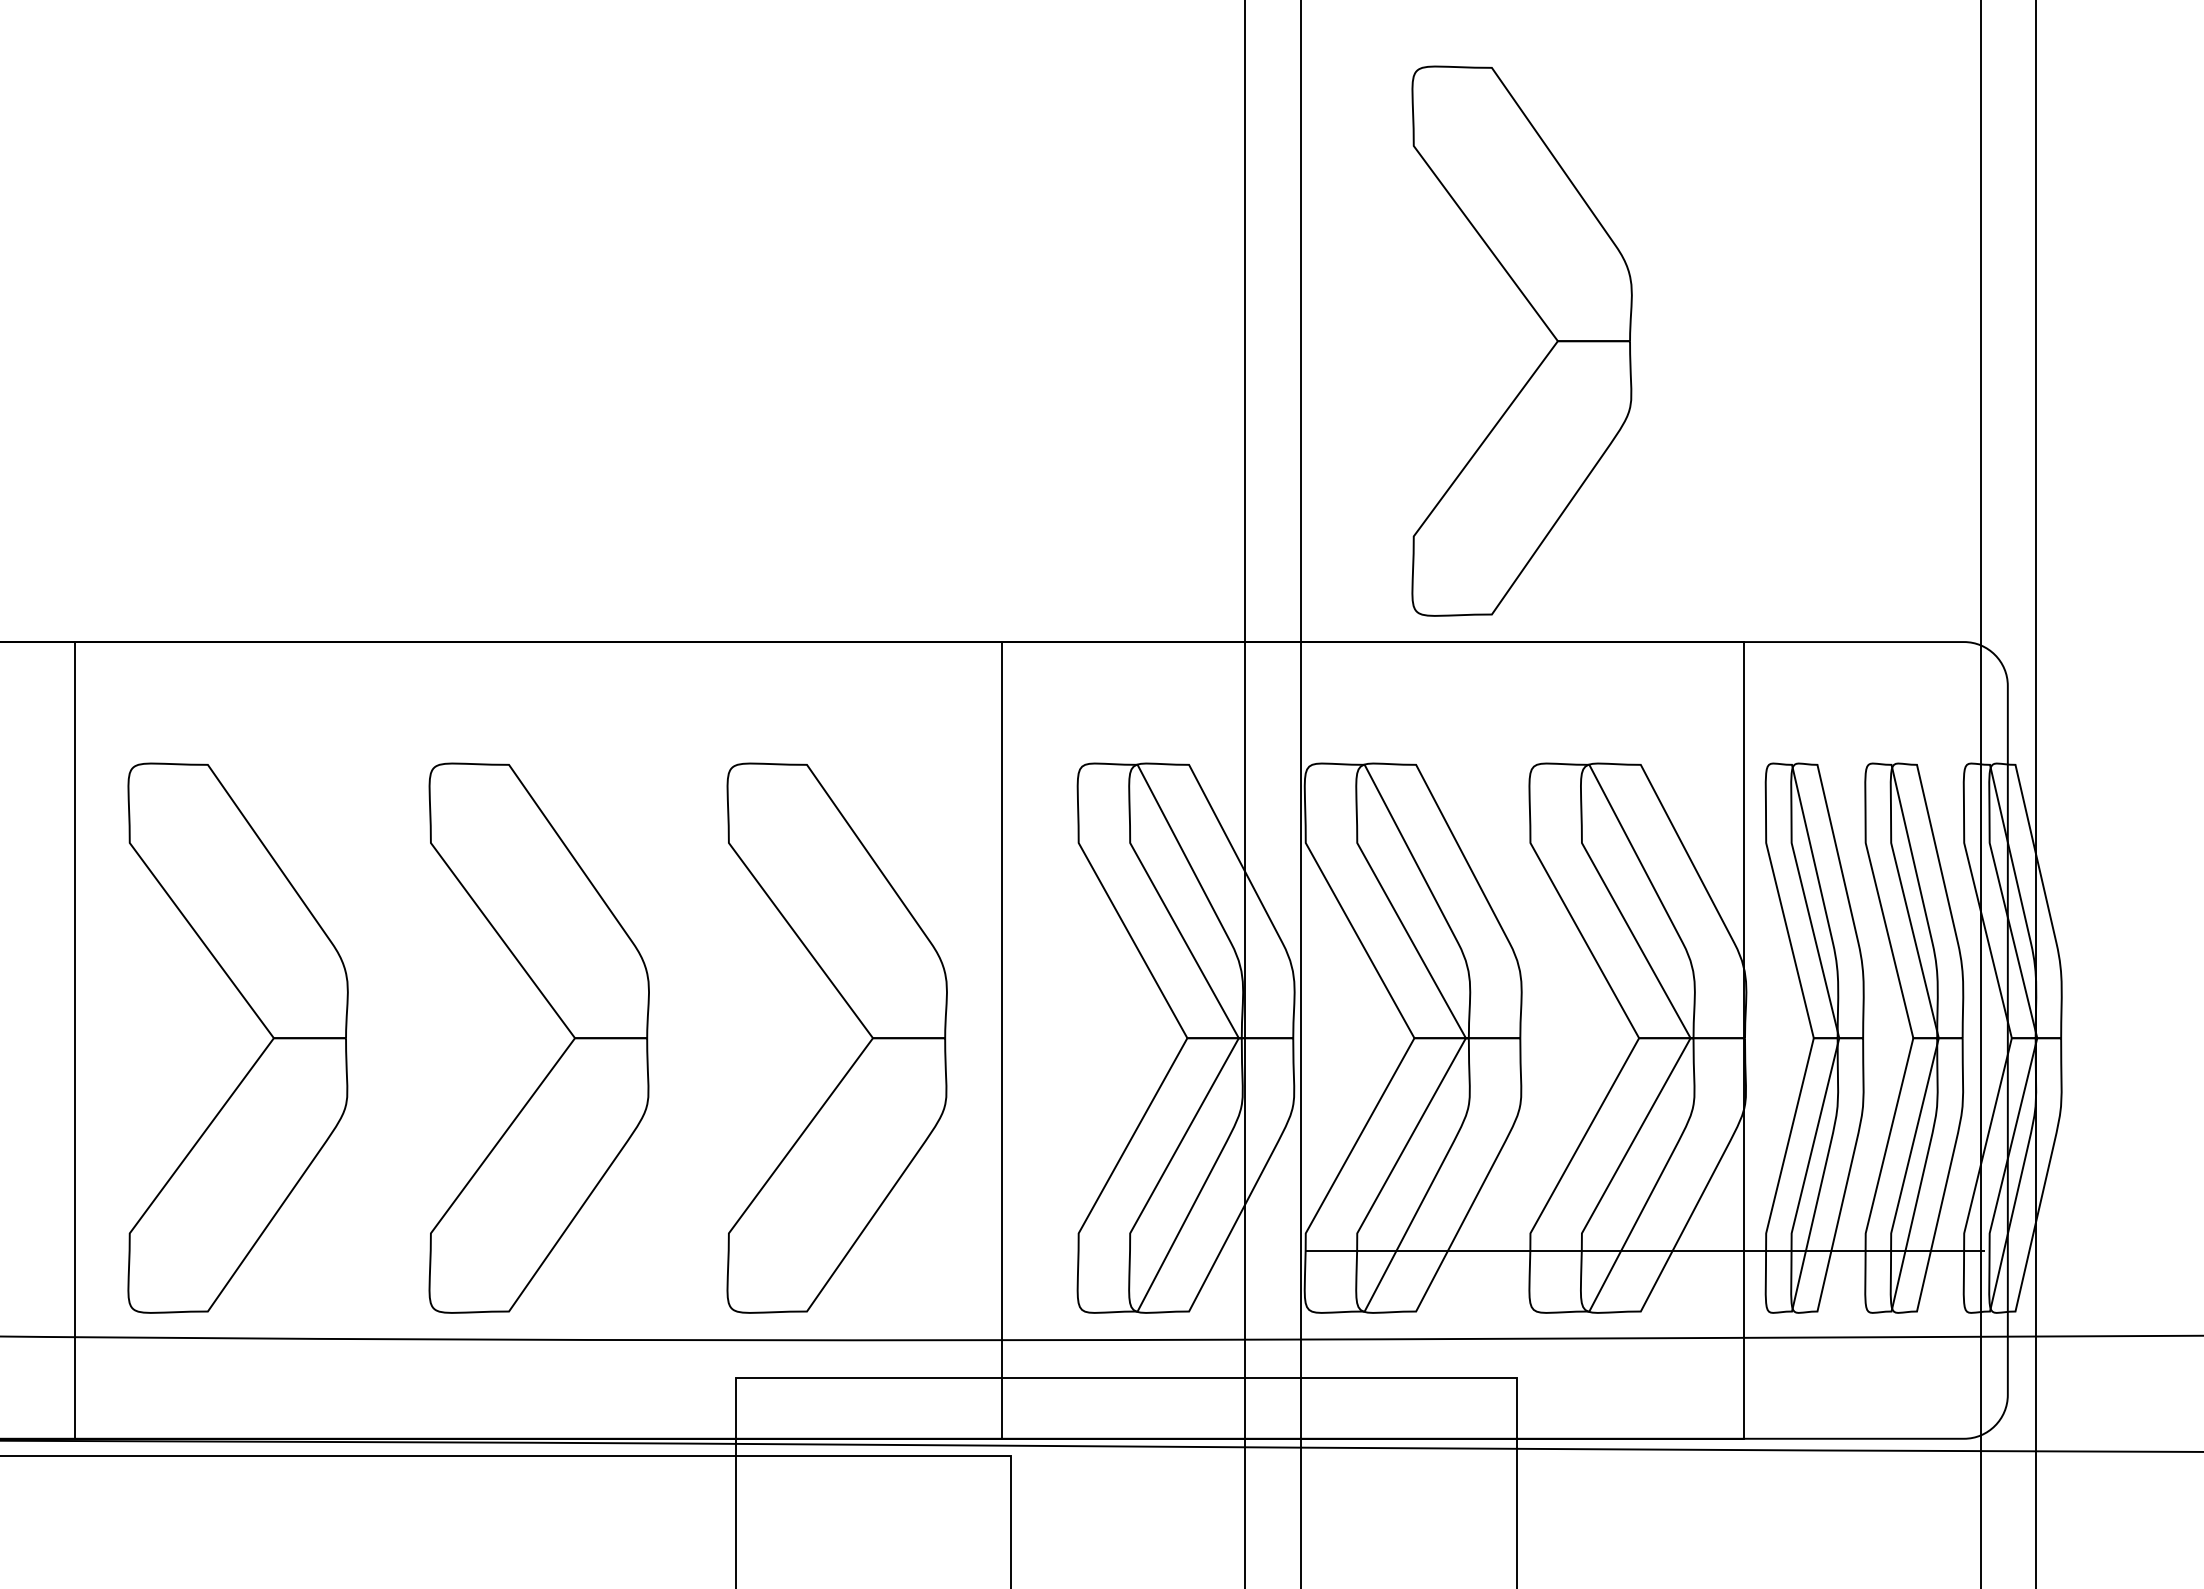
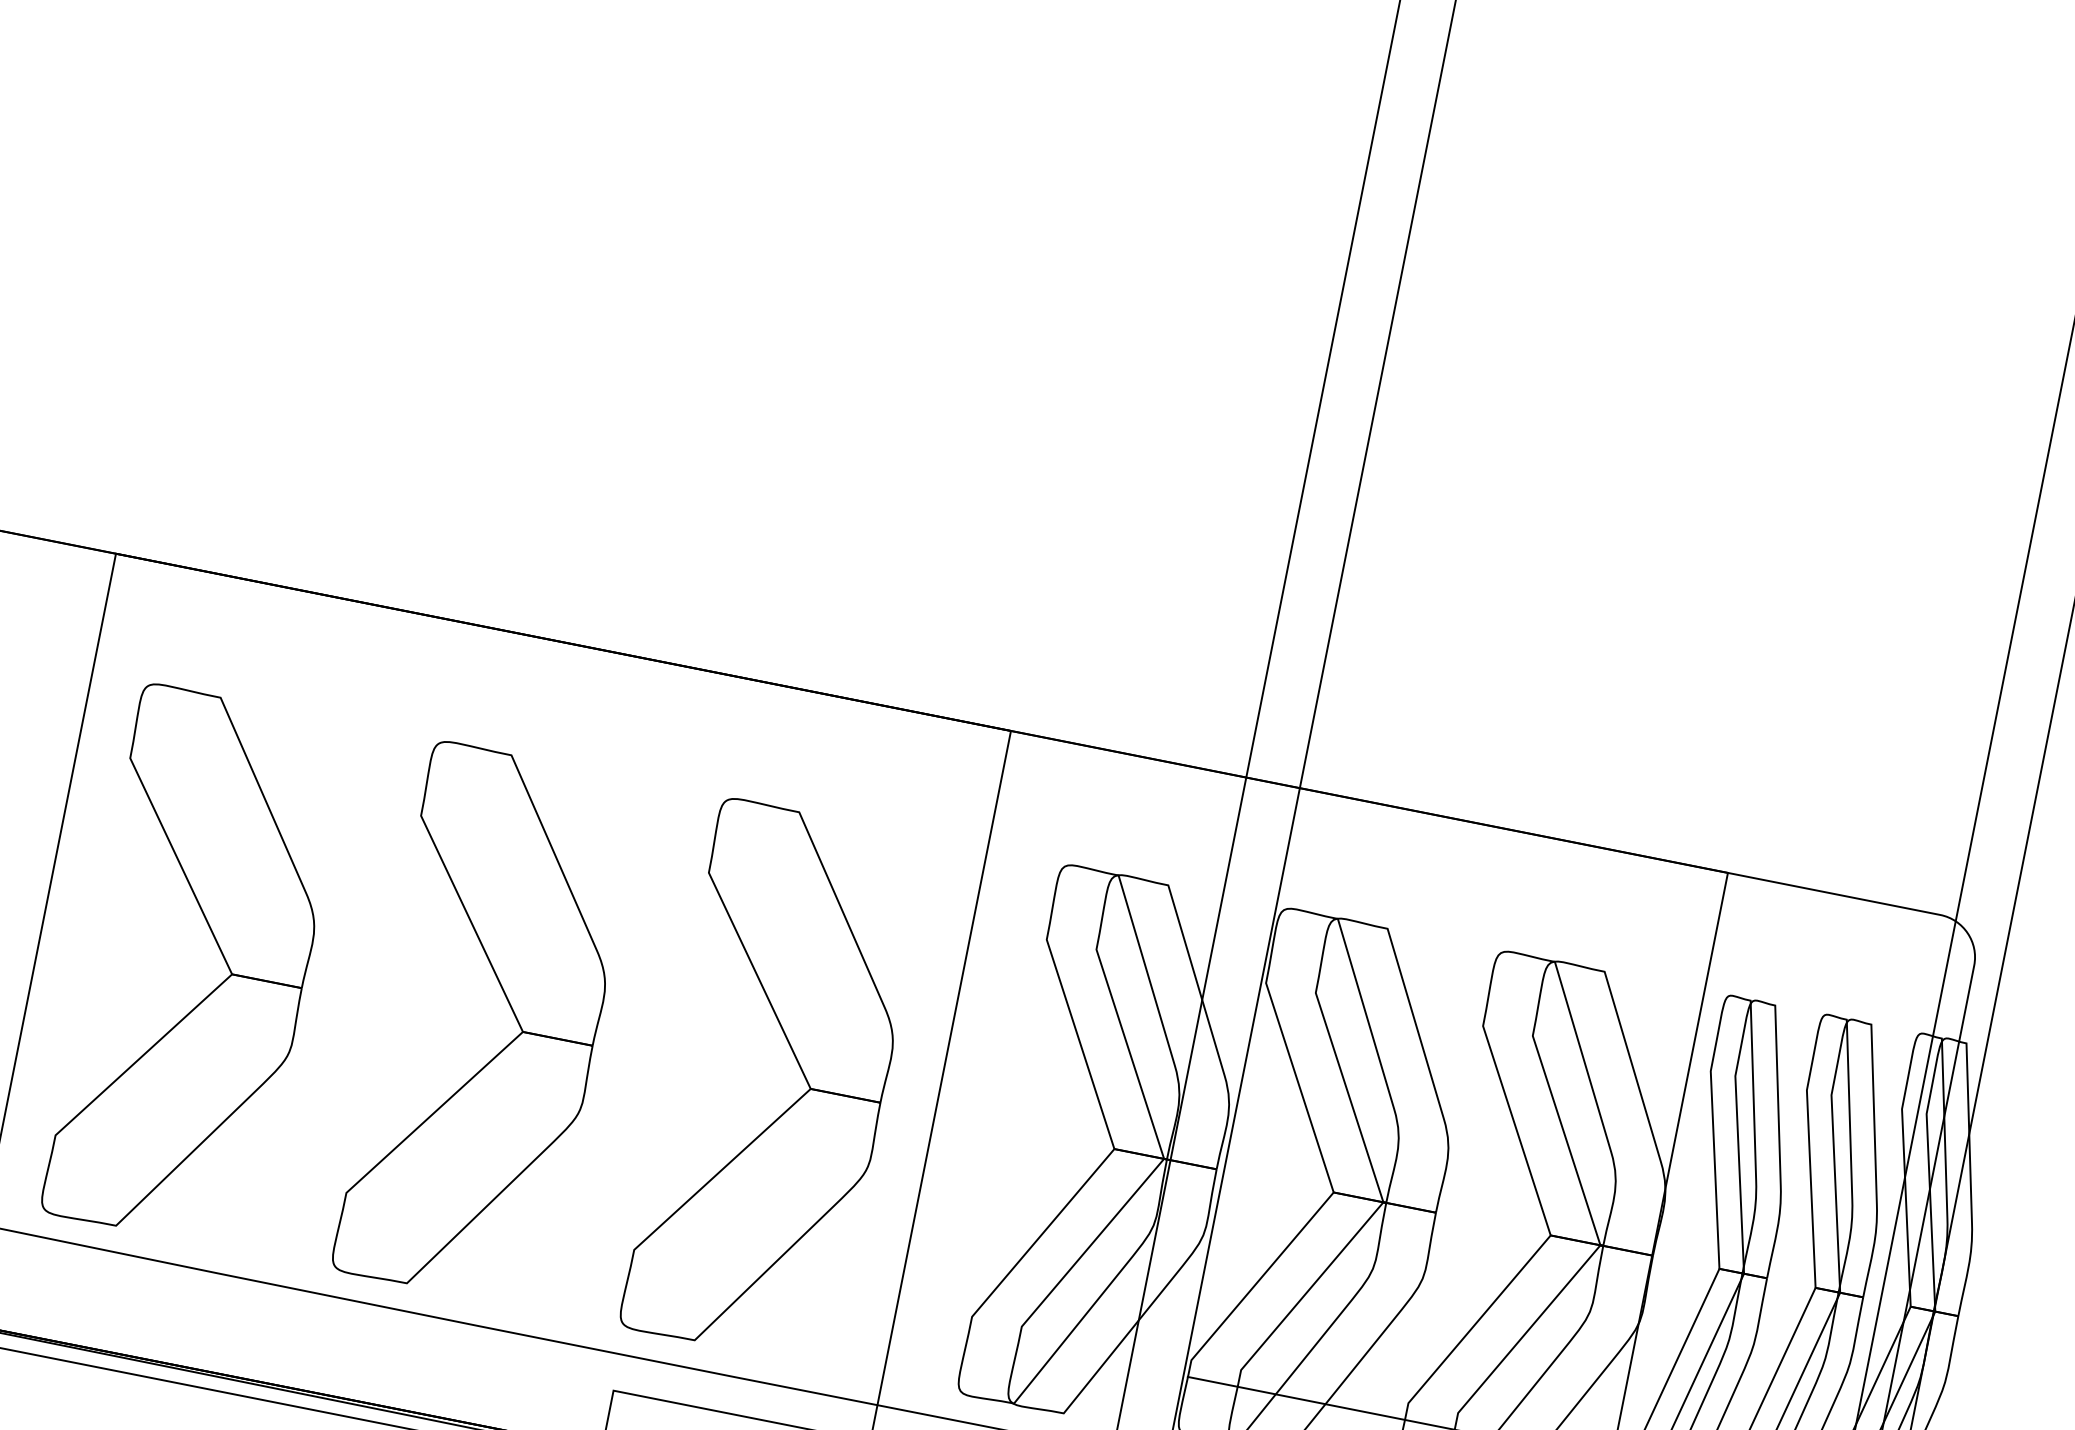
part: (1542, 322) -> (1594, 525), removed

